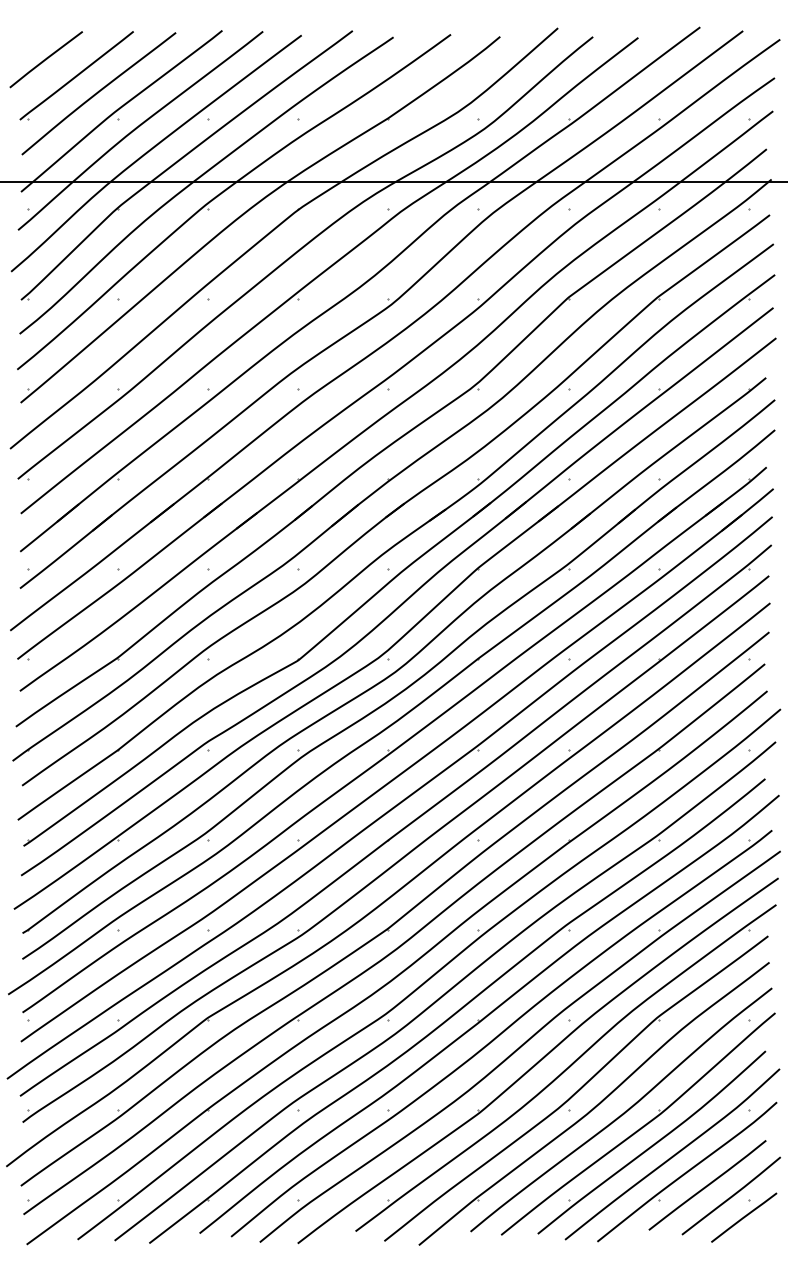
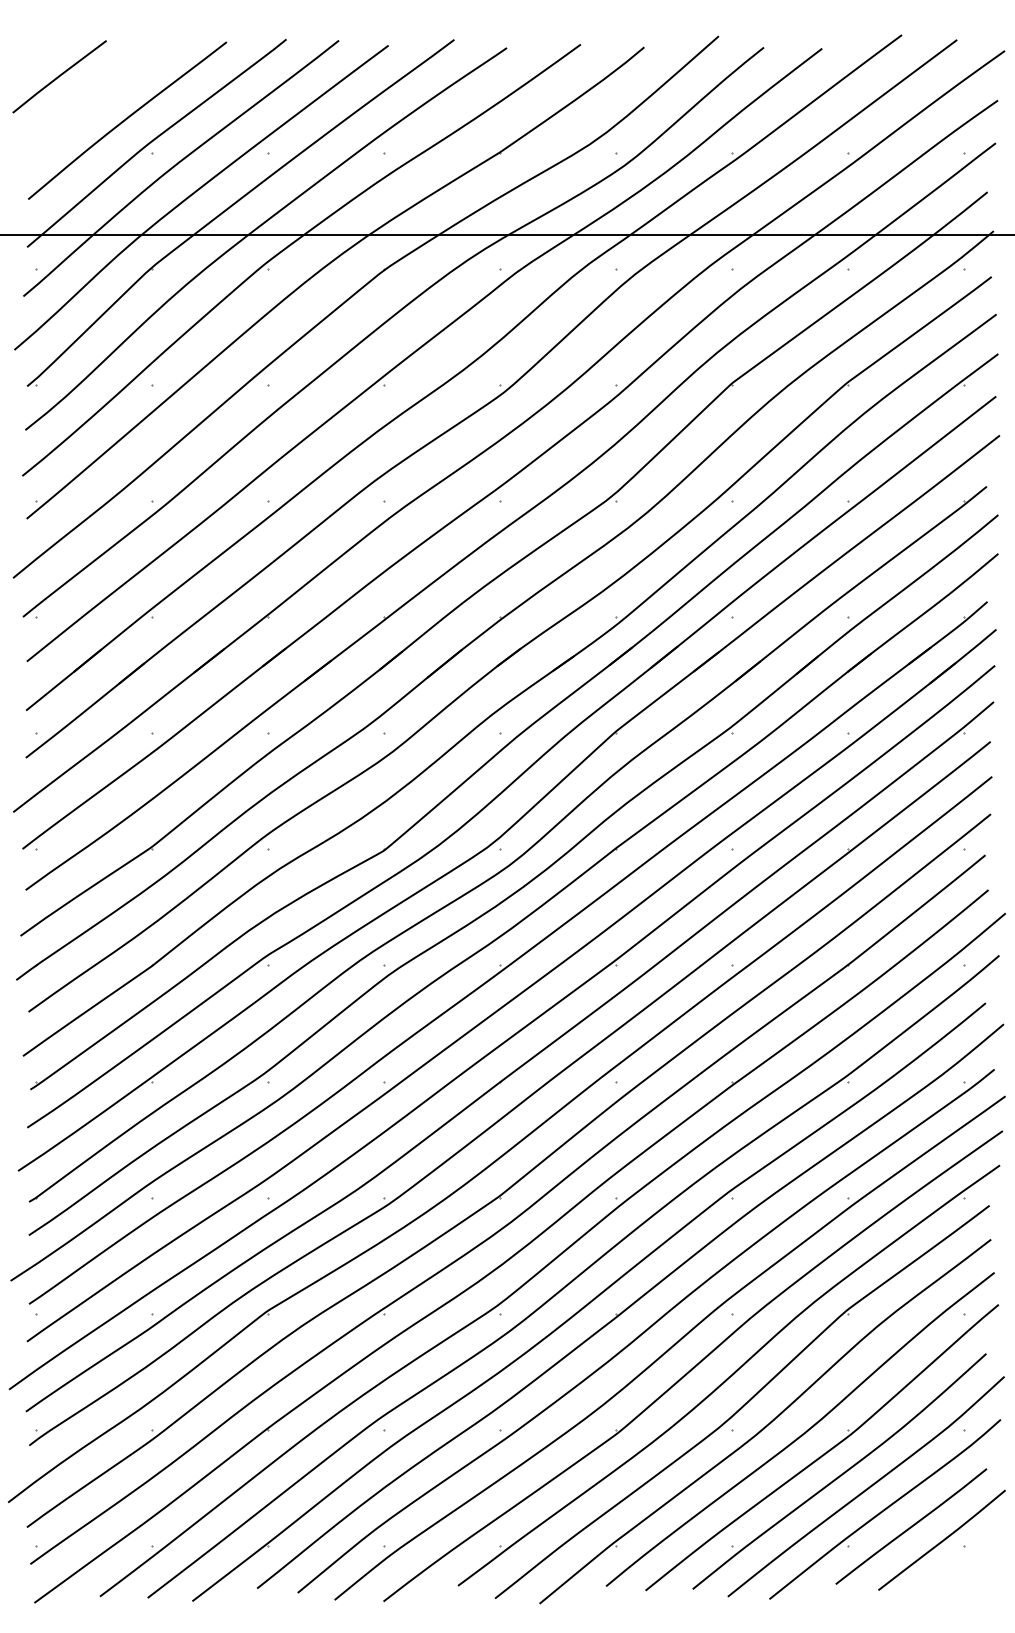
part: (76, 75) -> (98, 97), removed
line: (744, 1217) -> (958, 1567), removed

